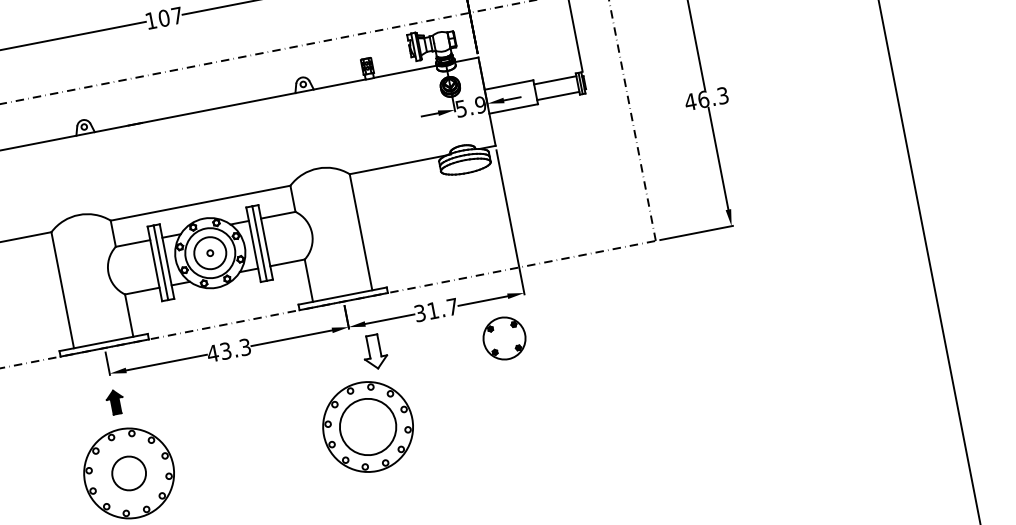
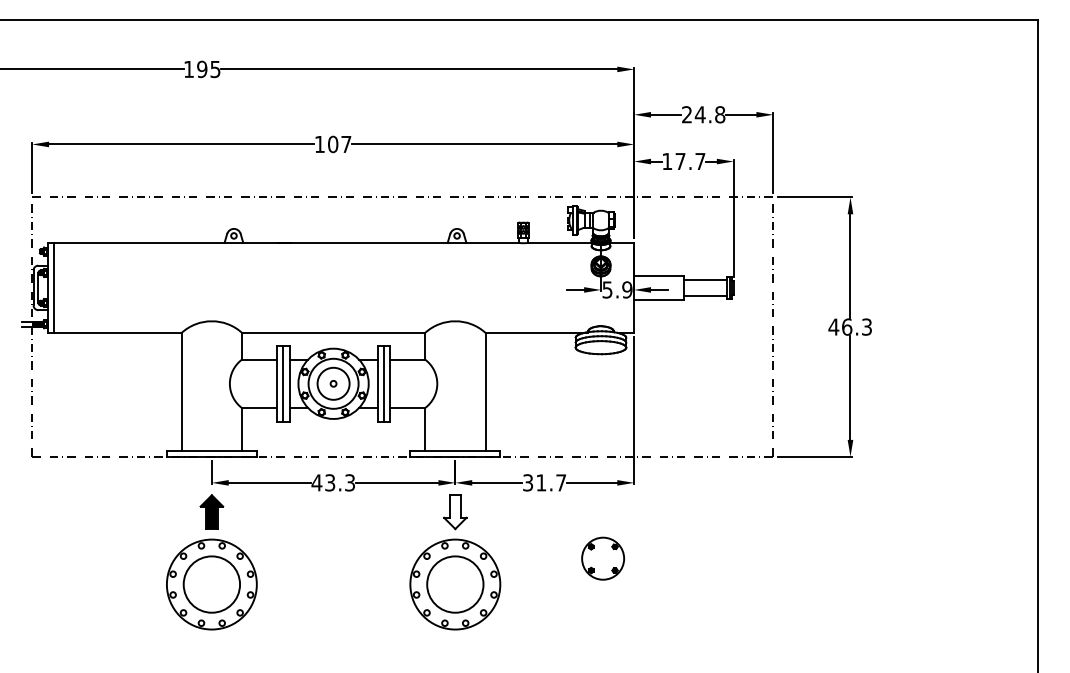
part: (503, 338) -> (602, 558), moved
part: (375, 352) -> (455, 512), moved
part: (114, 401) -> (211, 511), size x1.43
circle: (128, 473) -> (211, 584), size x1.67

